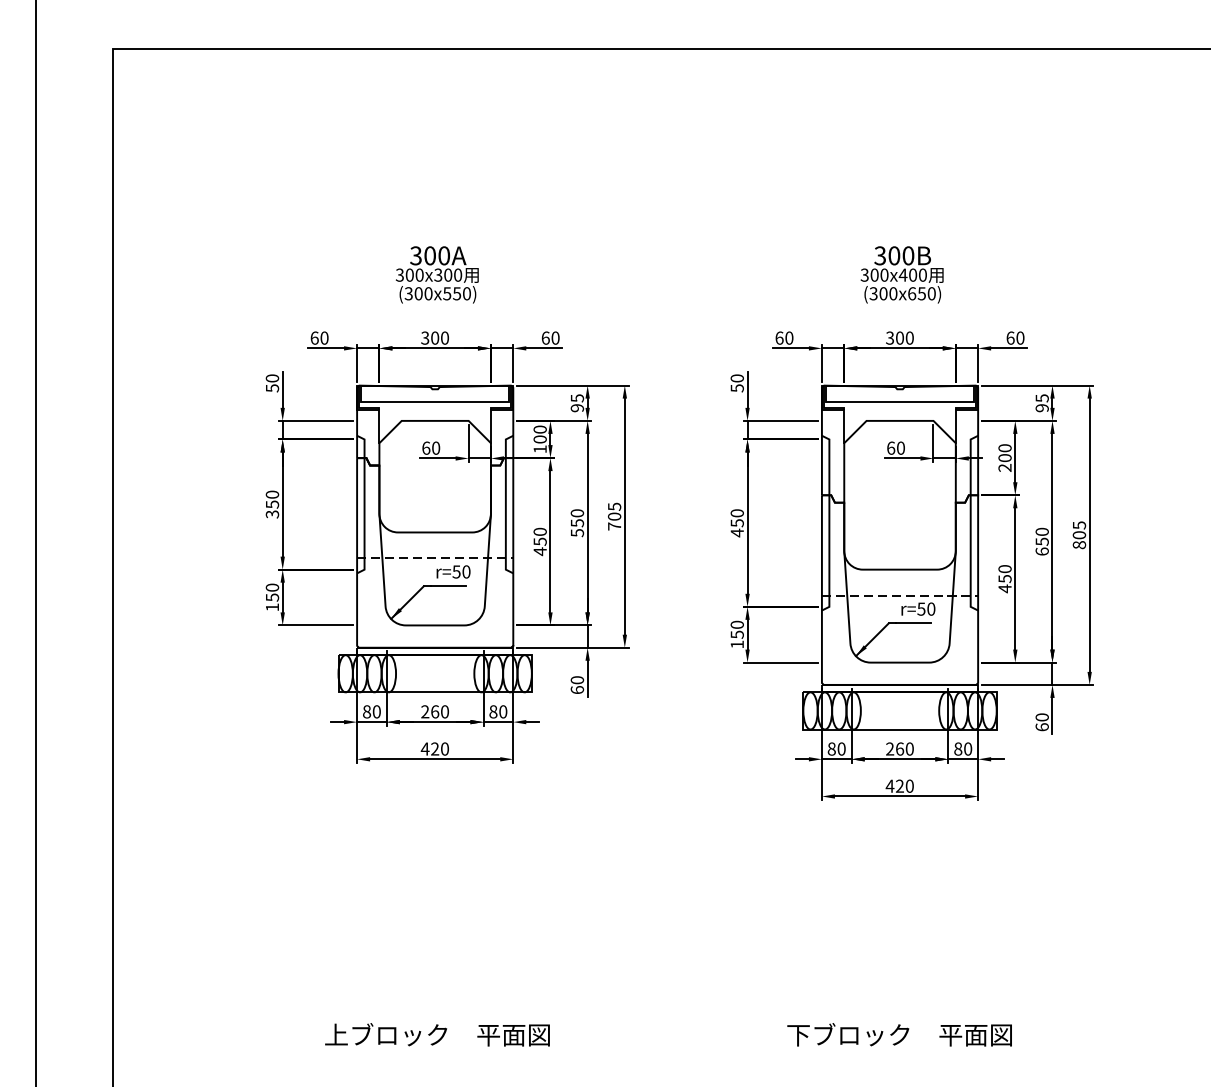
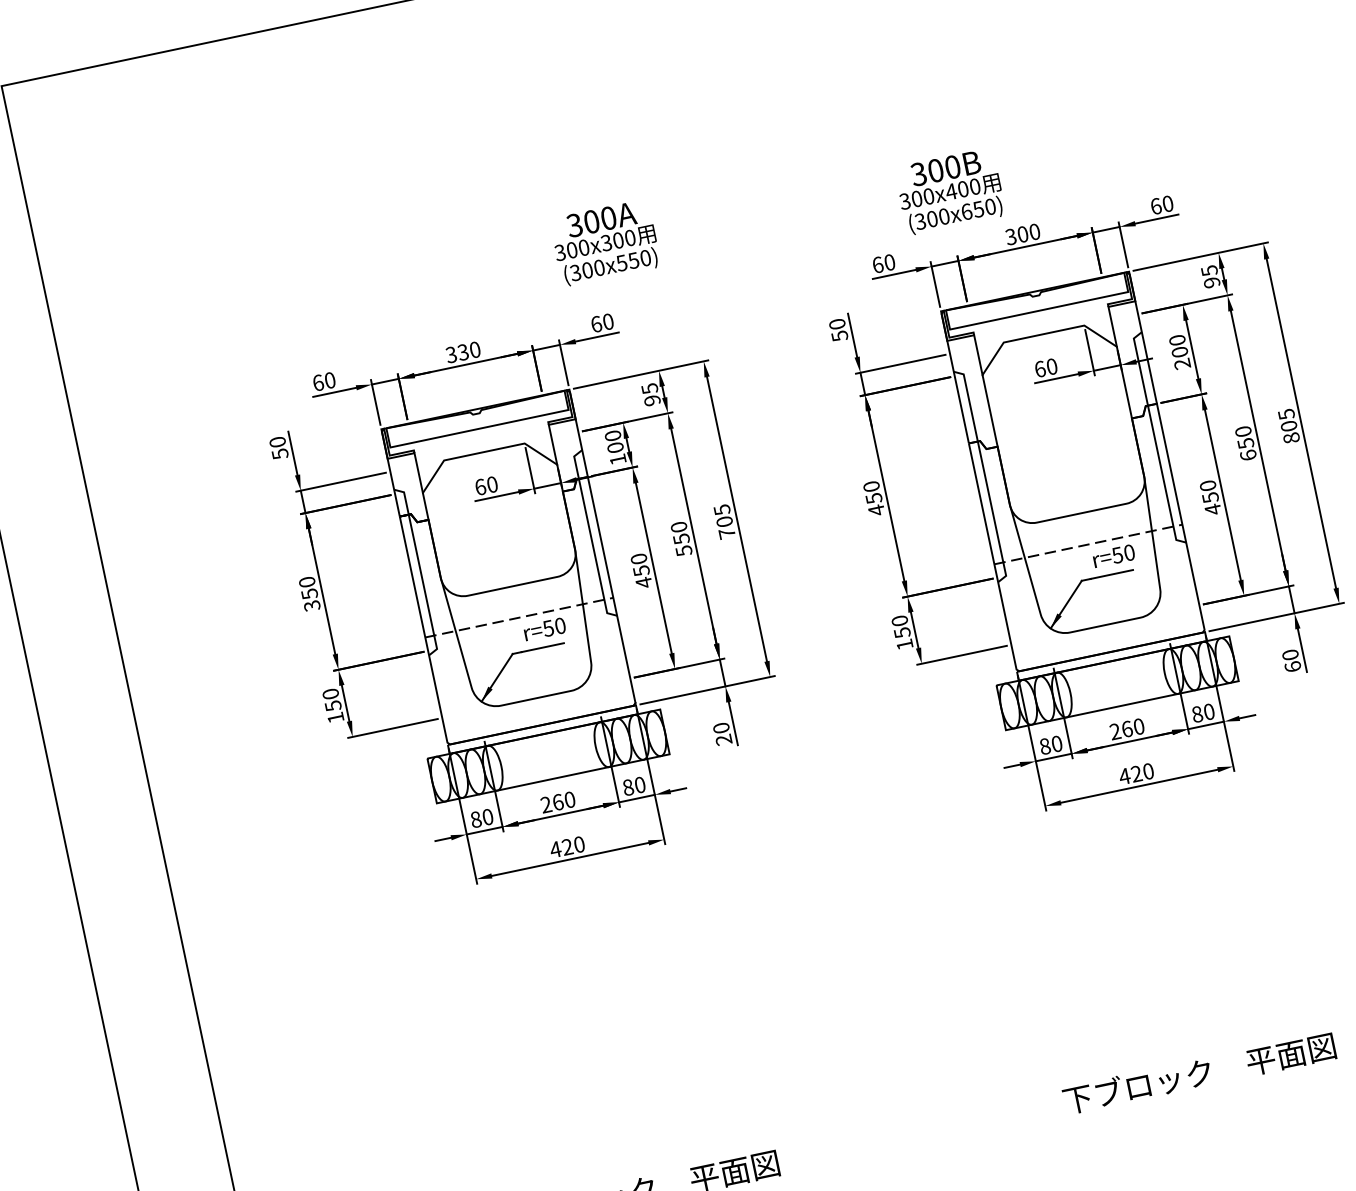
text: (436, 274) -> (604, 242), moved
text: (901, 274) -> (949, 191), moved
text: (435, 337) -> (463, 351), 300 -> 330
text: (577, 690) -> (724, 740), 60 -> 20

